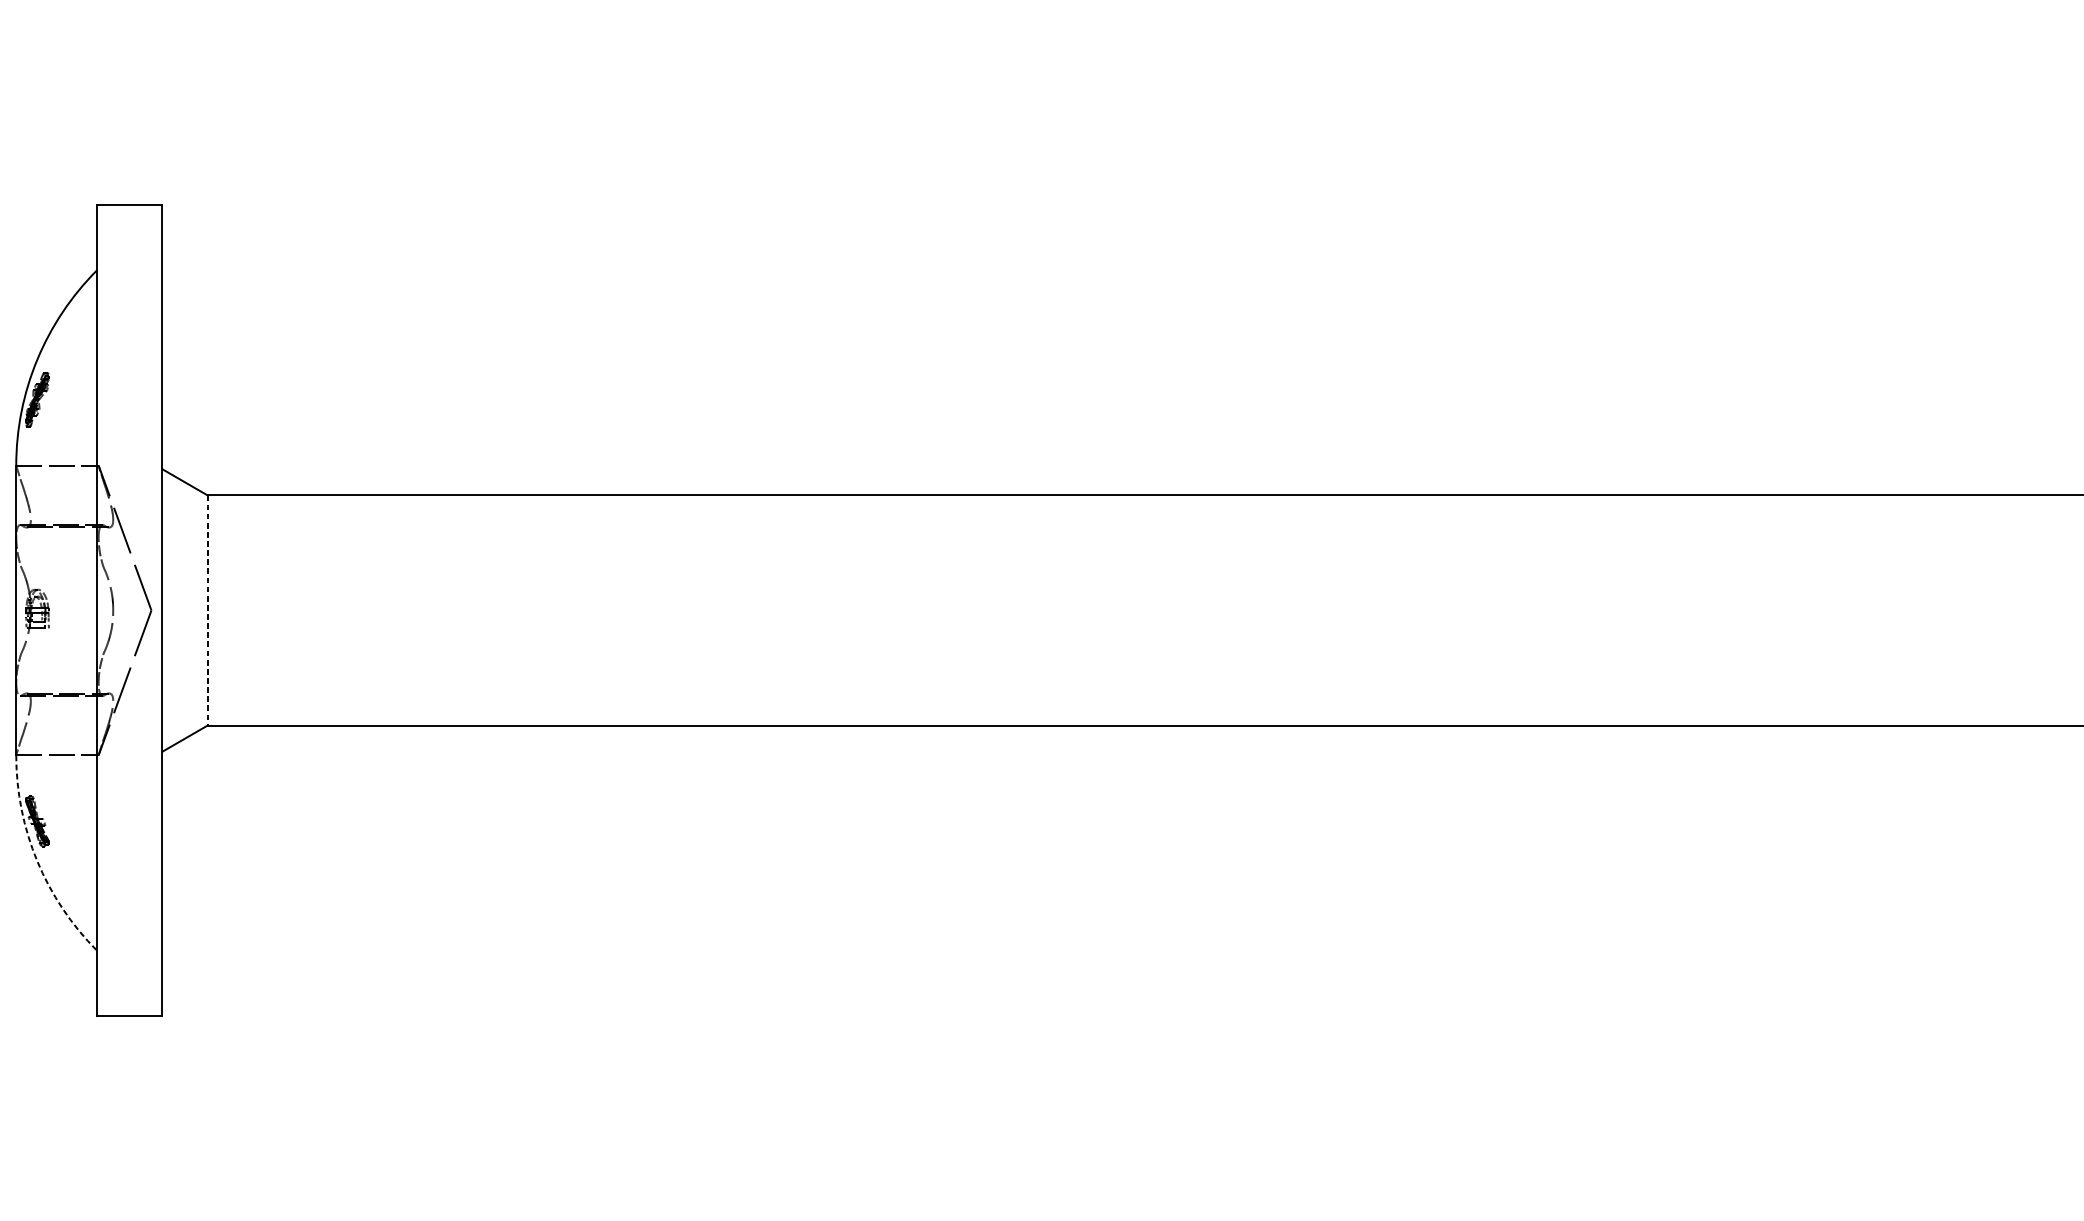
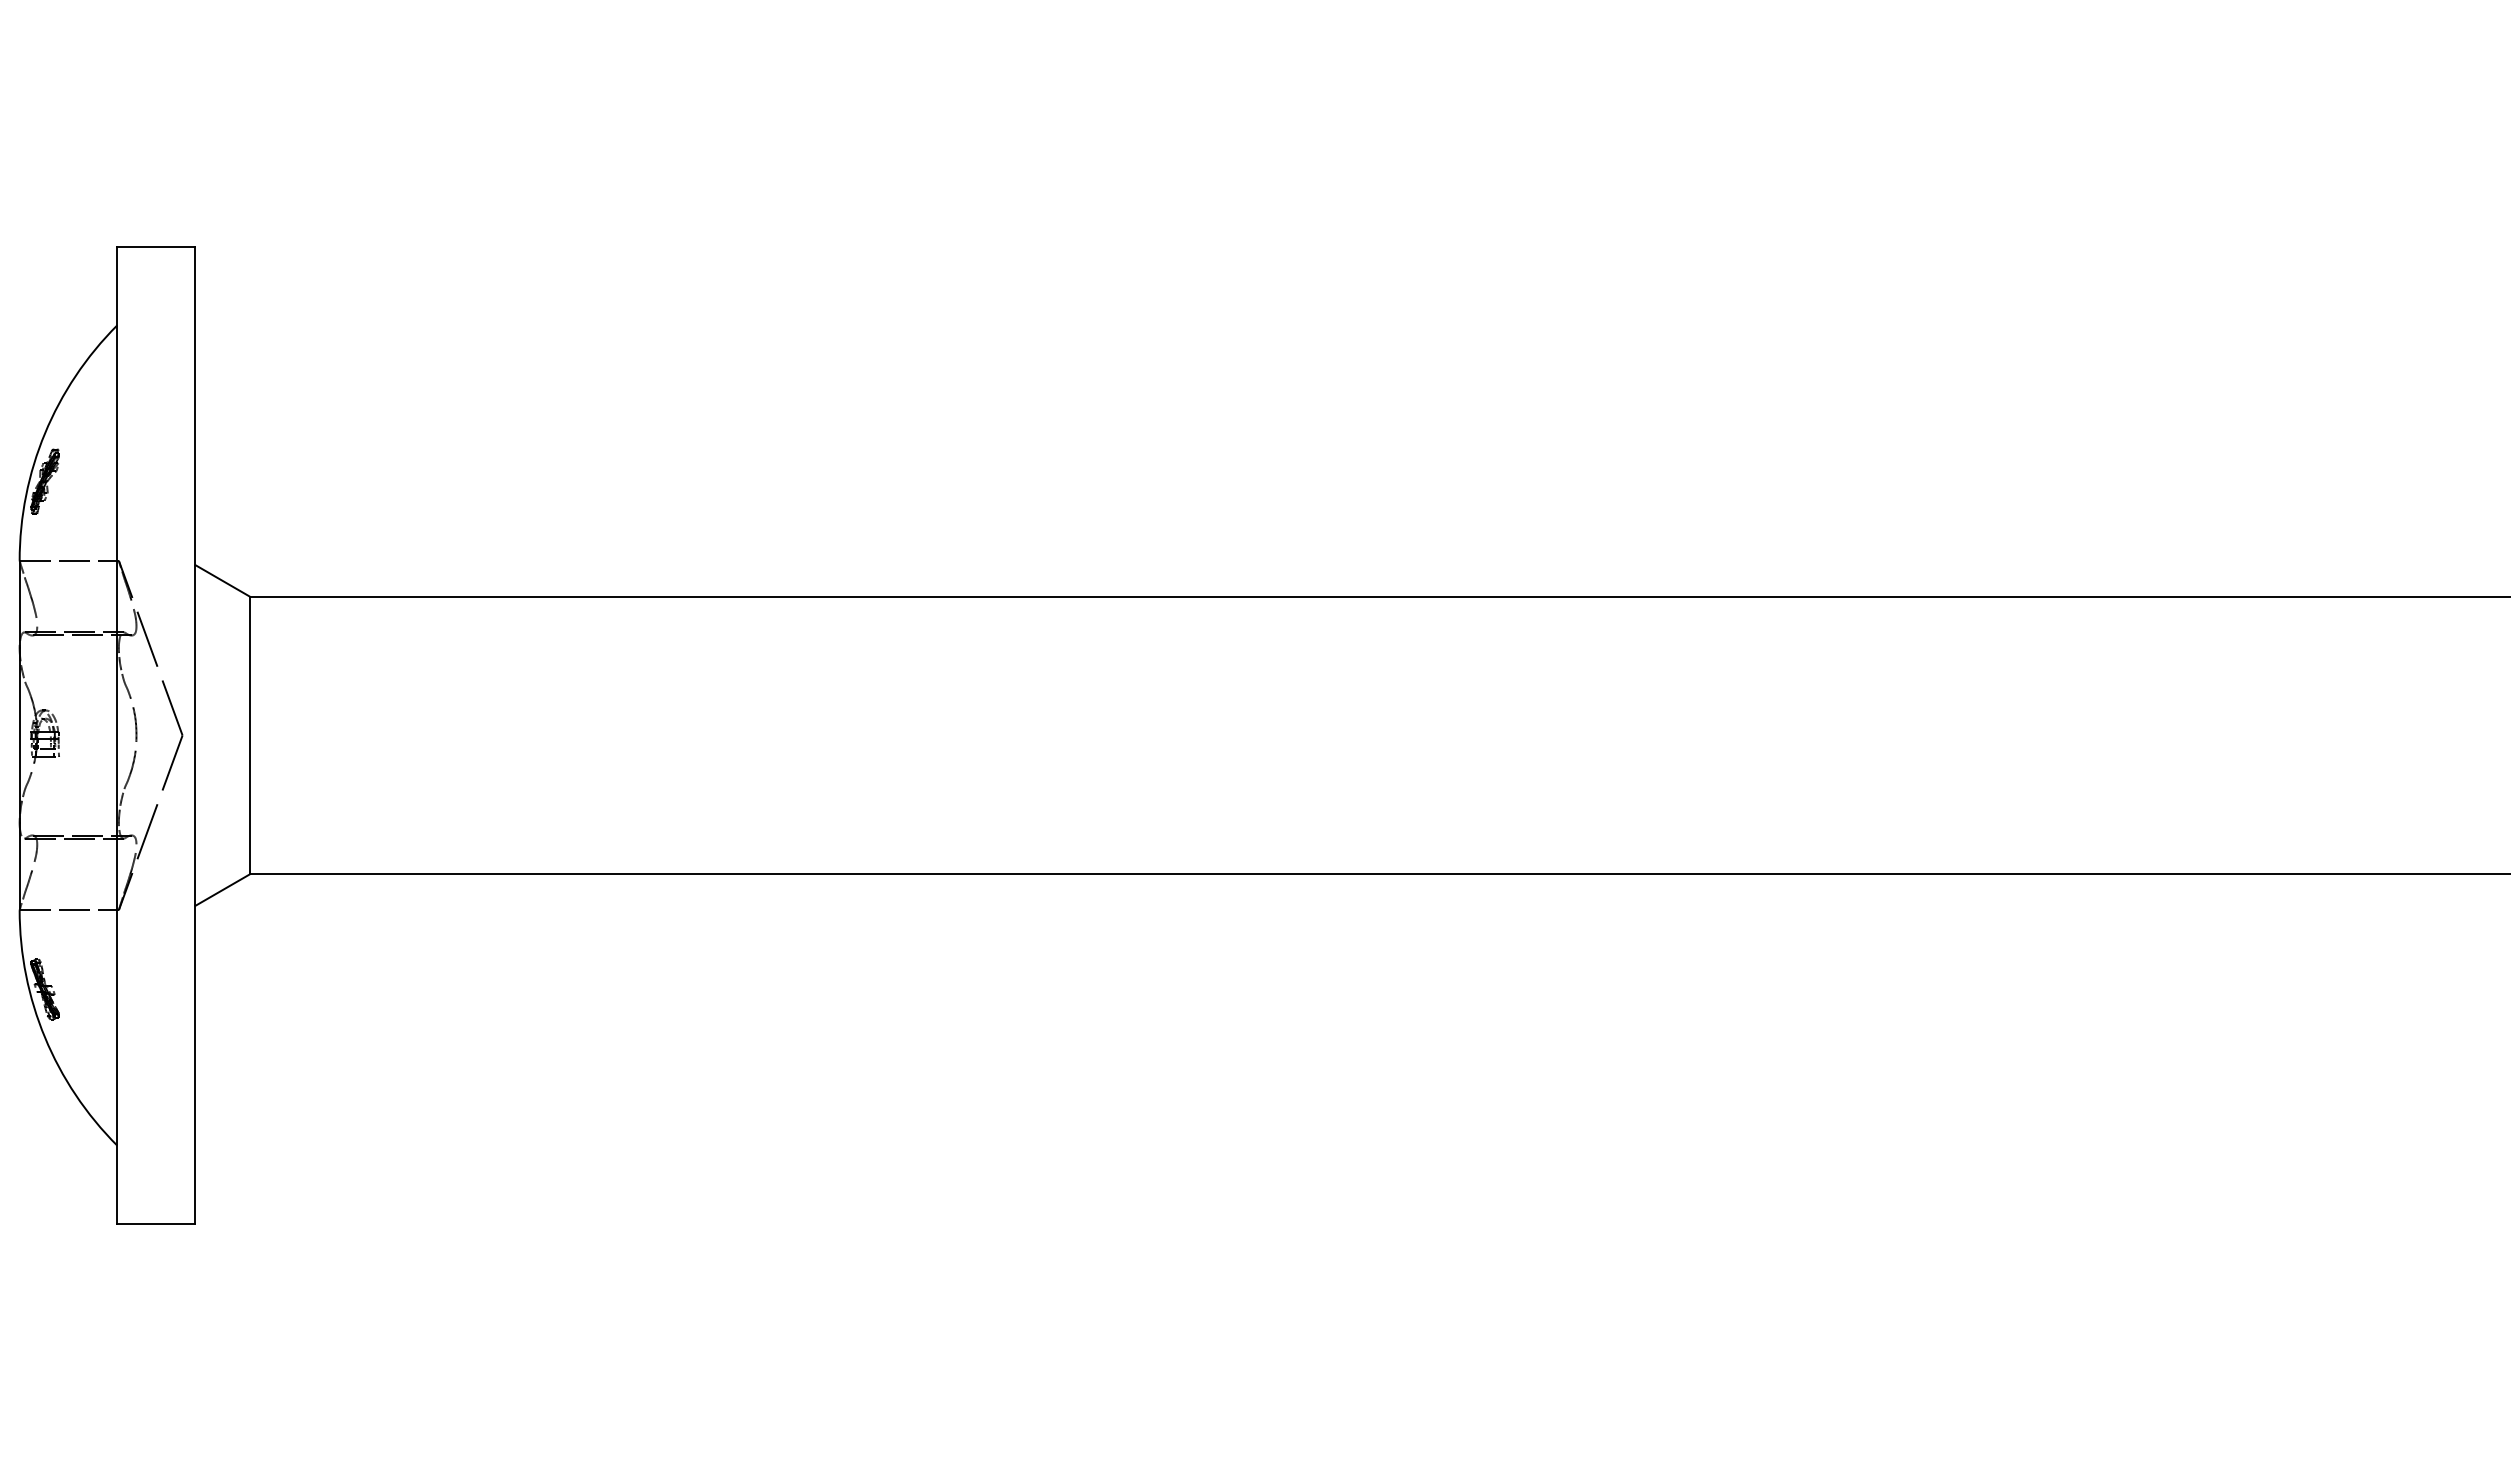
line: (207, 610) -> (250, 735), dashed -> solid
arc: (37, 861) -> (45, 1037), dashed -> solid

